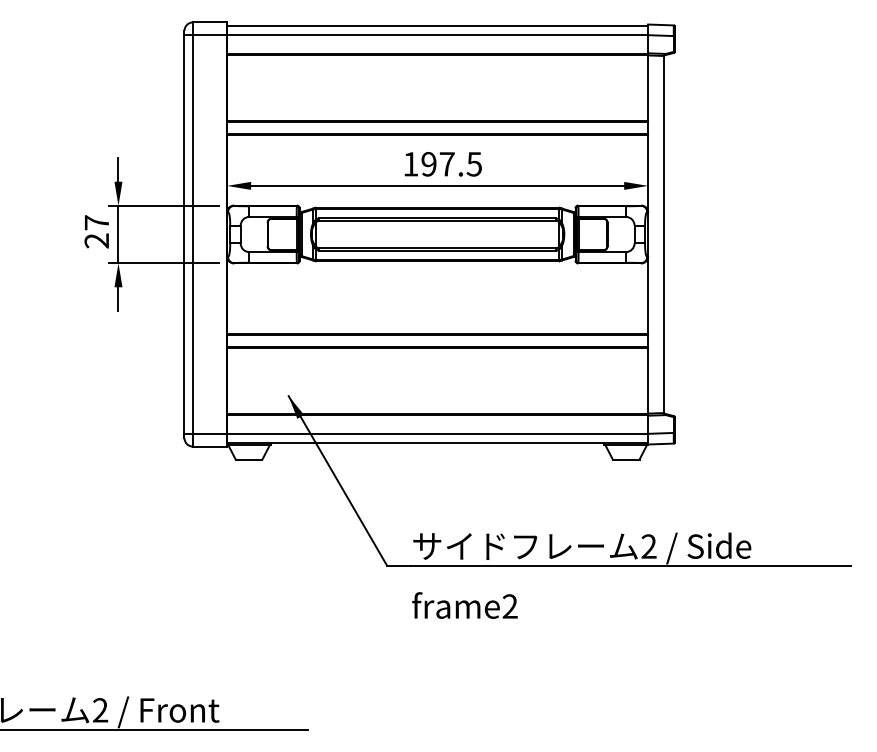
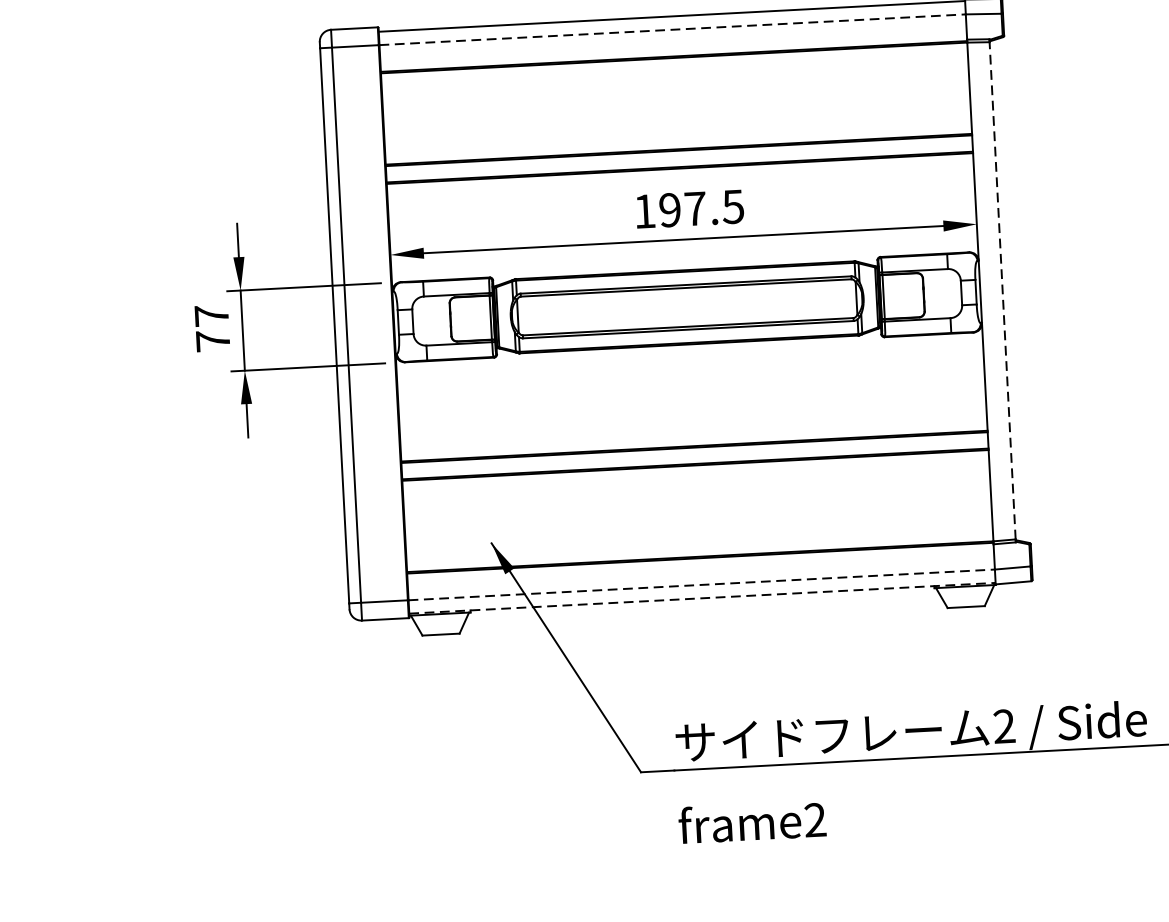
line: (437, 35) -> (672, 30), solid -> dashed
line: (664, 234) -> (1003, 290), solid -> dashed
text: (96, 240) -> (212, 340), 27 -> 77
line: (437, 433) -> (701, 584), solid -> dashed
line: (437, 443) -> (702, 598), solid -> dashed

